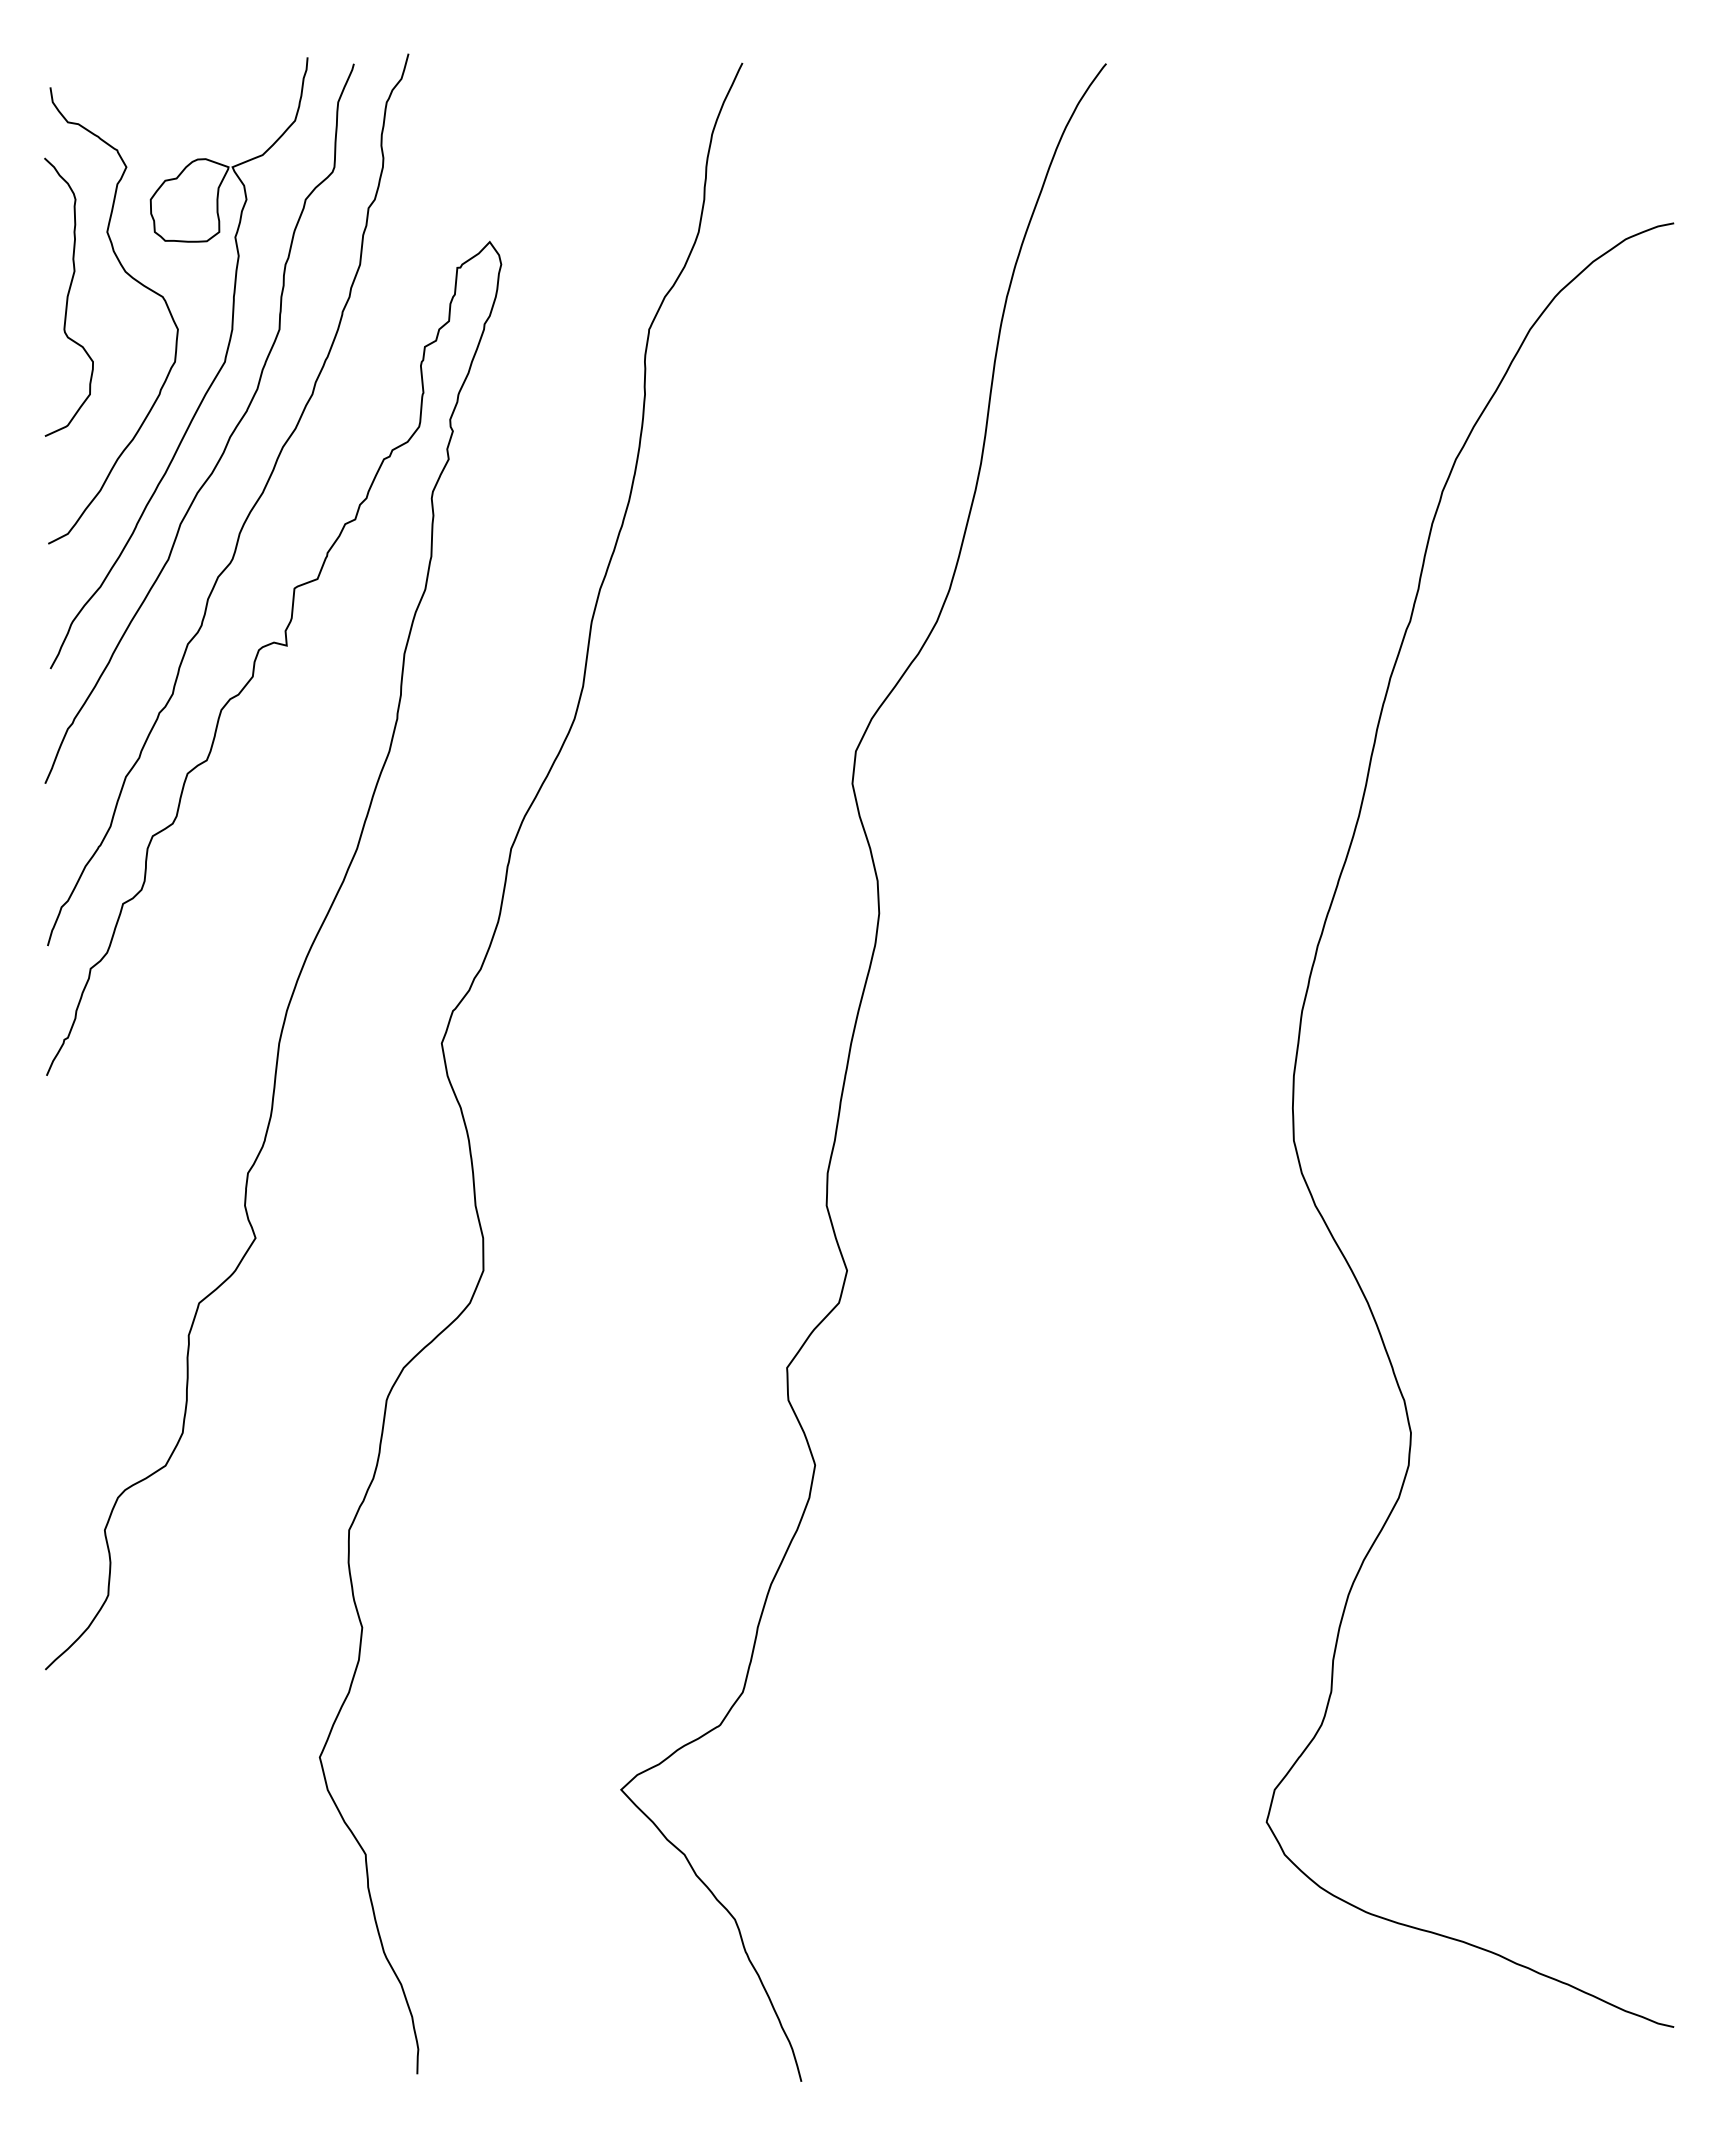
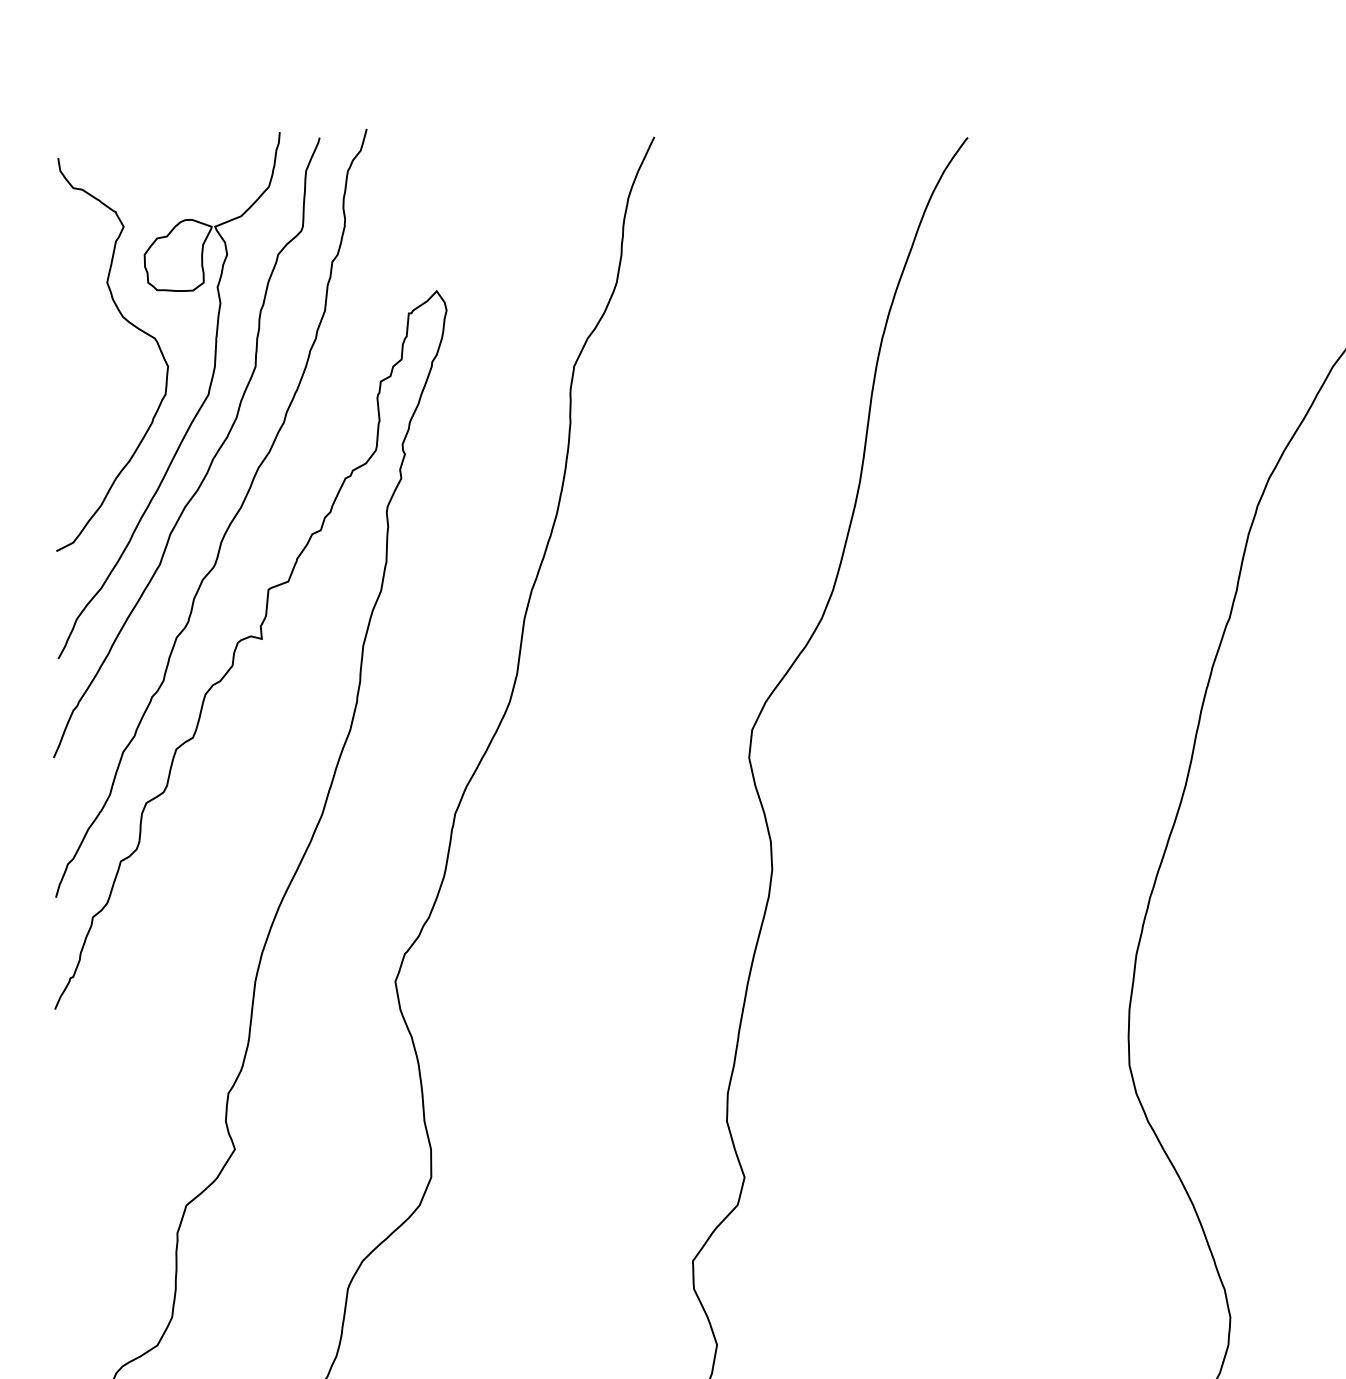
curve: (68, 296) -> (73, 338), removed

